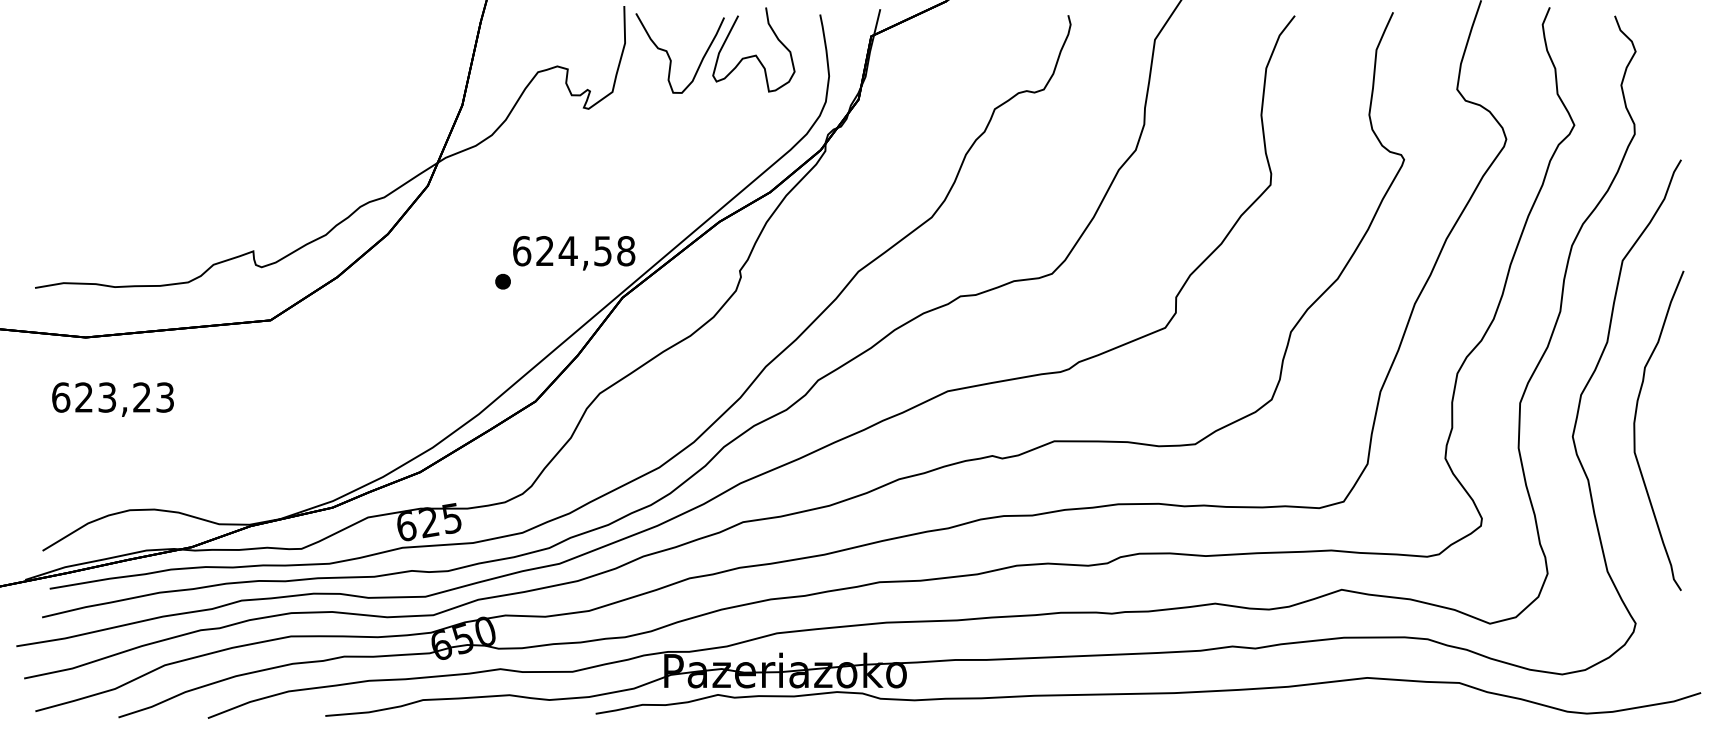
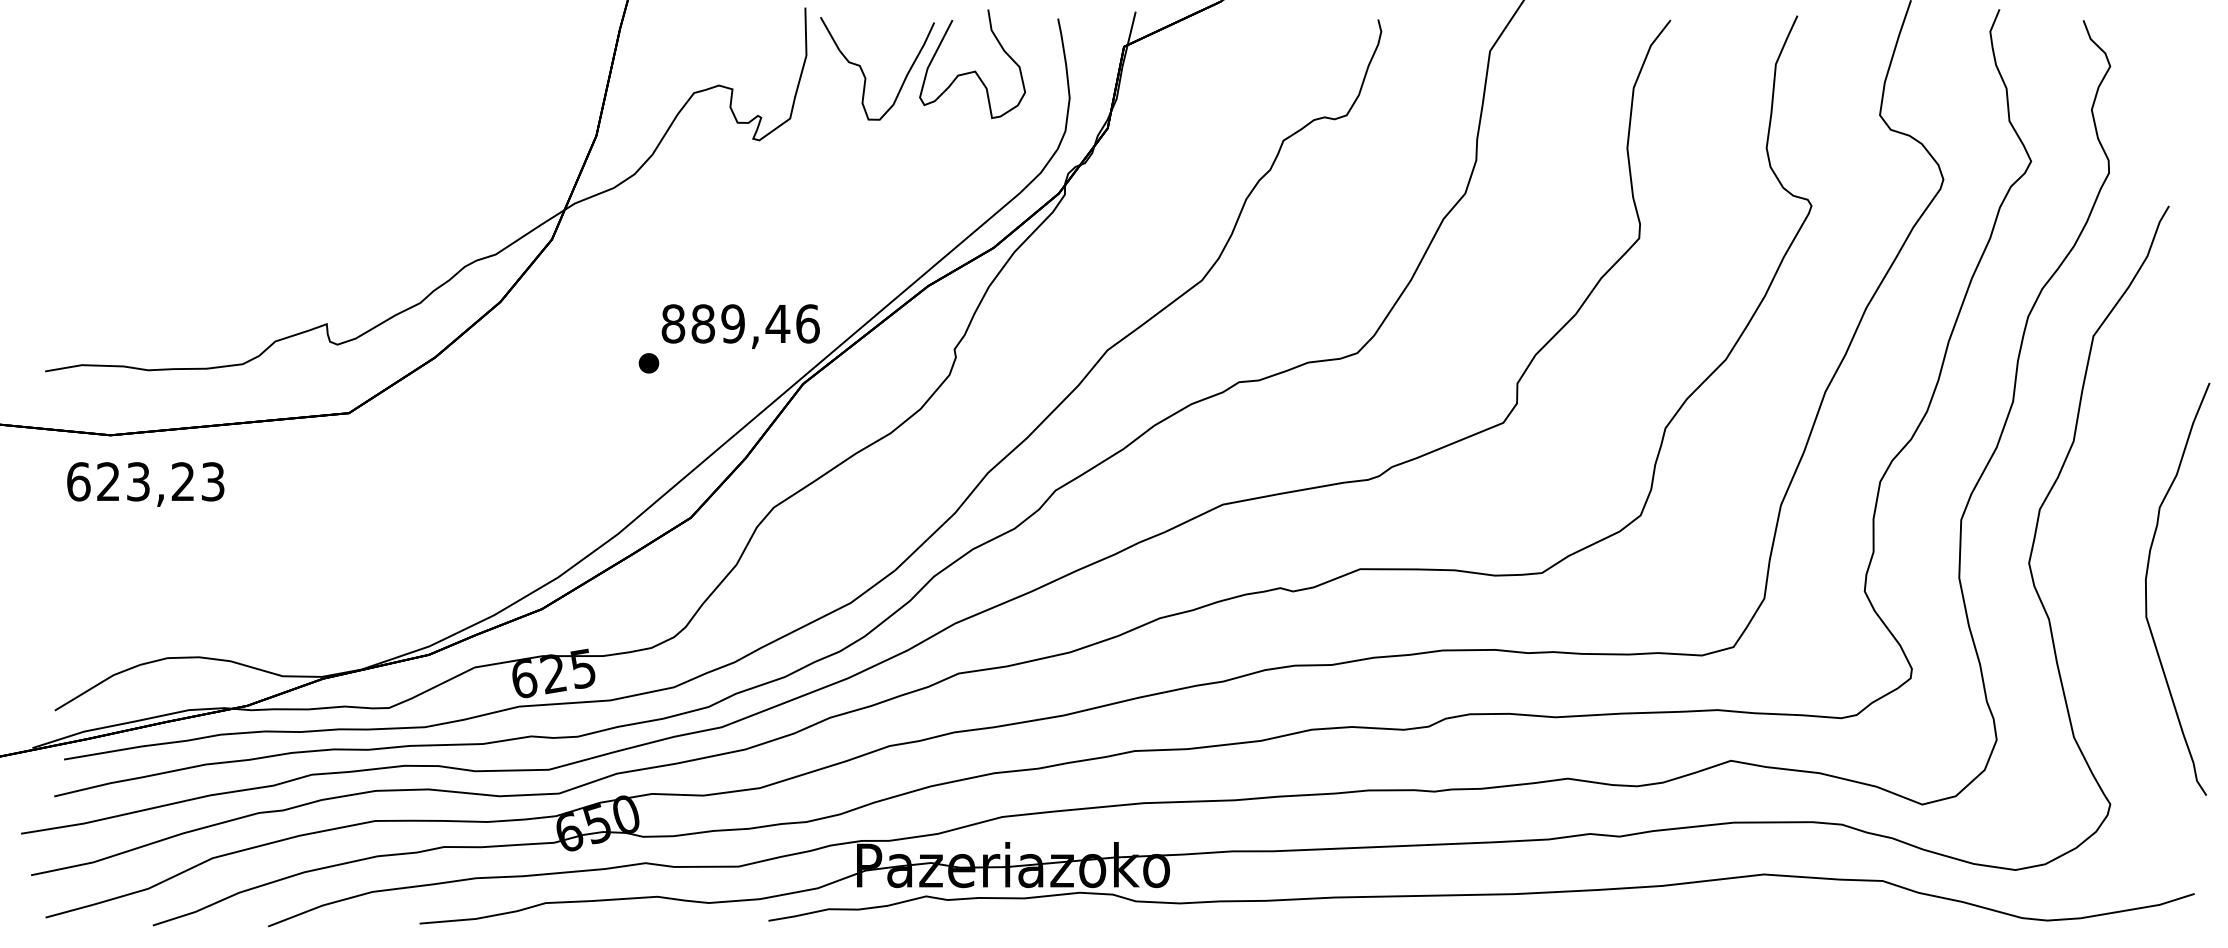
text: (574, 251) -> (741, 324), 624,58 -> 889,46
text: (112, 399) -> (145, 484), moved
curve: (1635, 430) -> (2147, 588), moved

